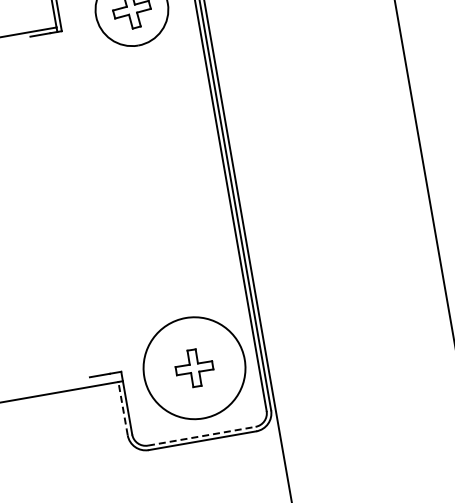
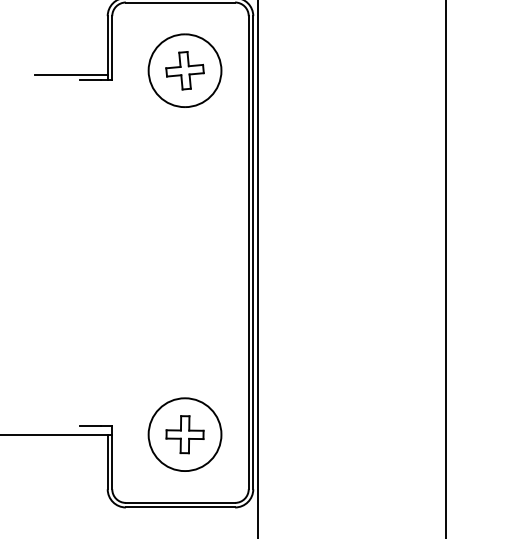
circle: (193, 368) -> (184, 434), size x0.71
line: (122, 407) -> (107, 461), dashed -> solid
line: (201, 435) -> (180, 502), dashed -> solid

